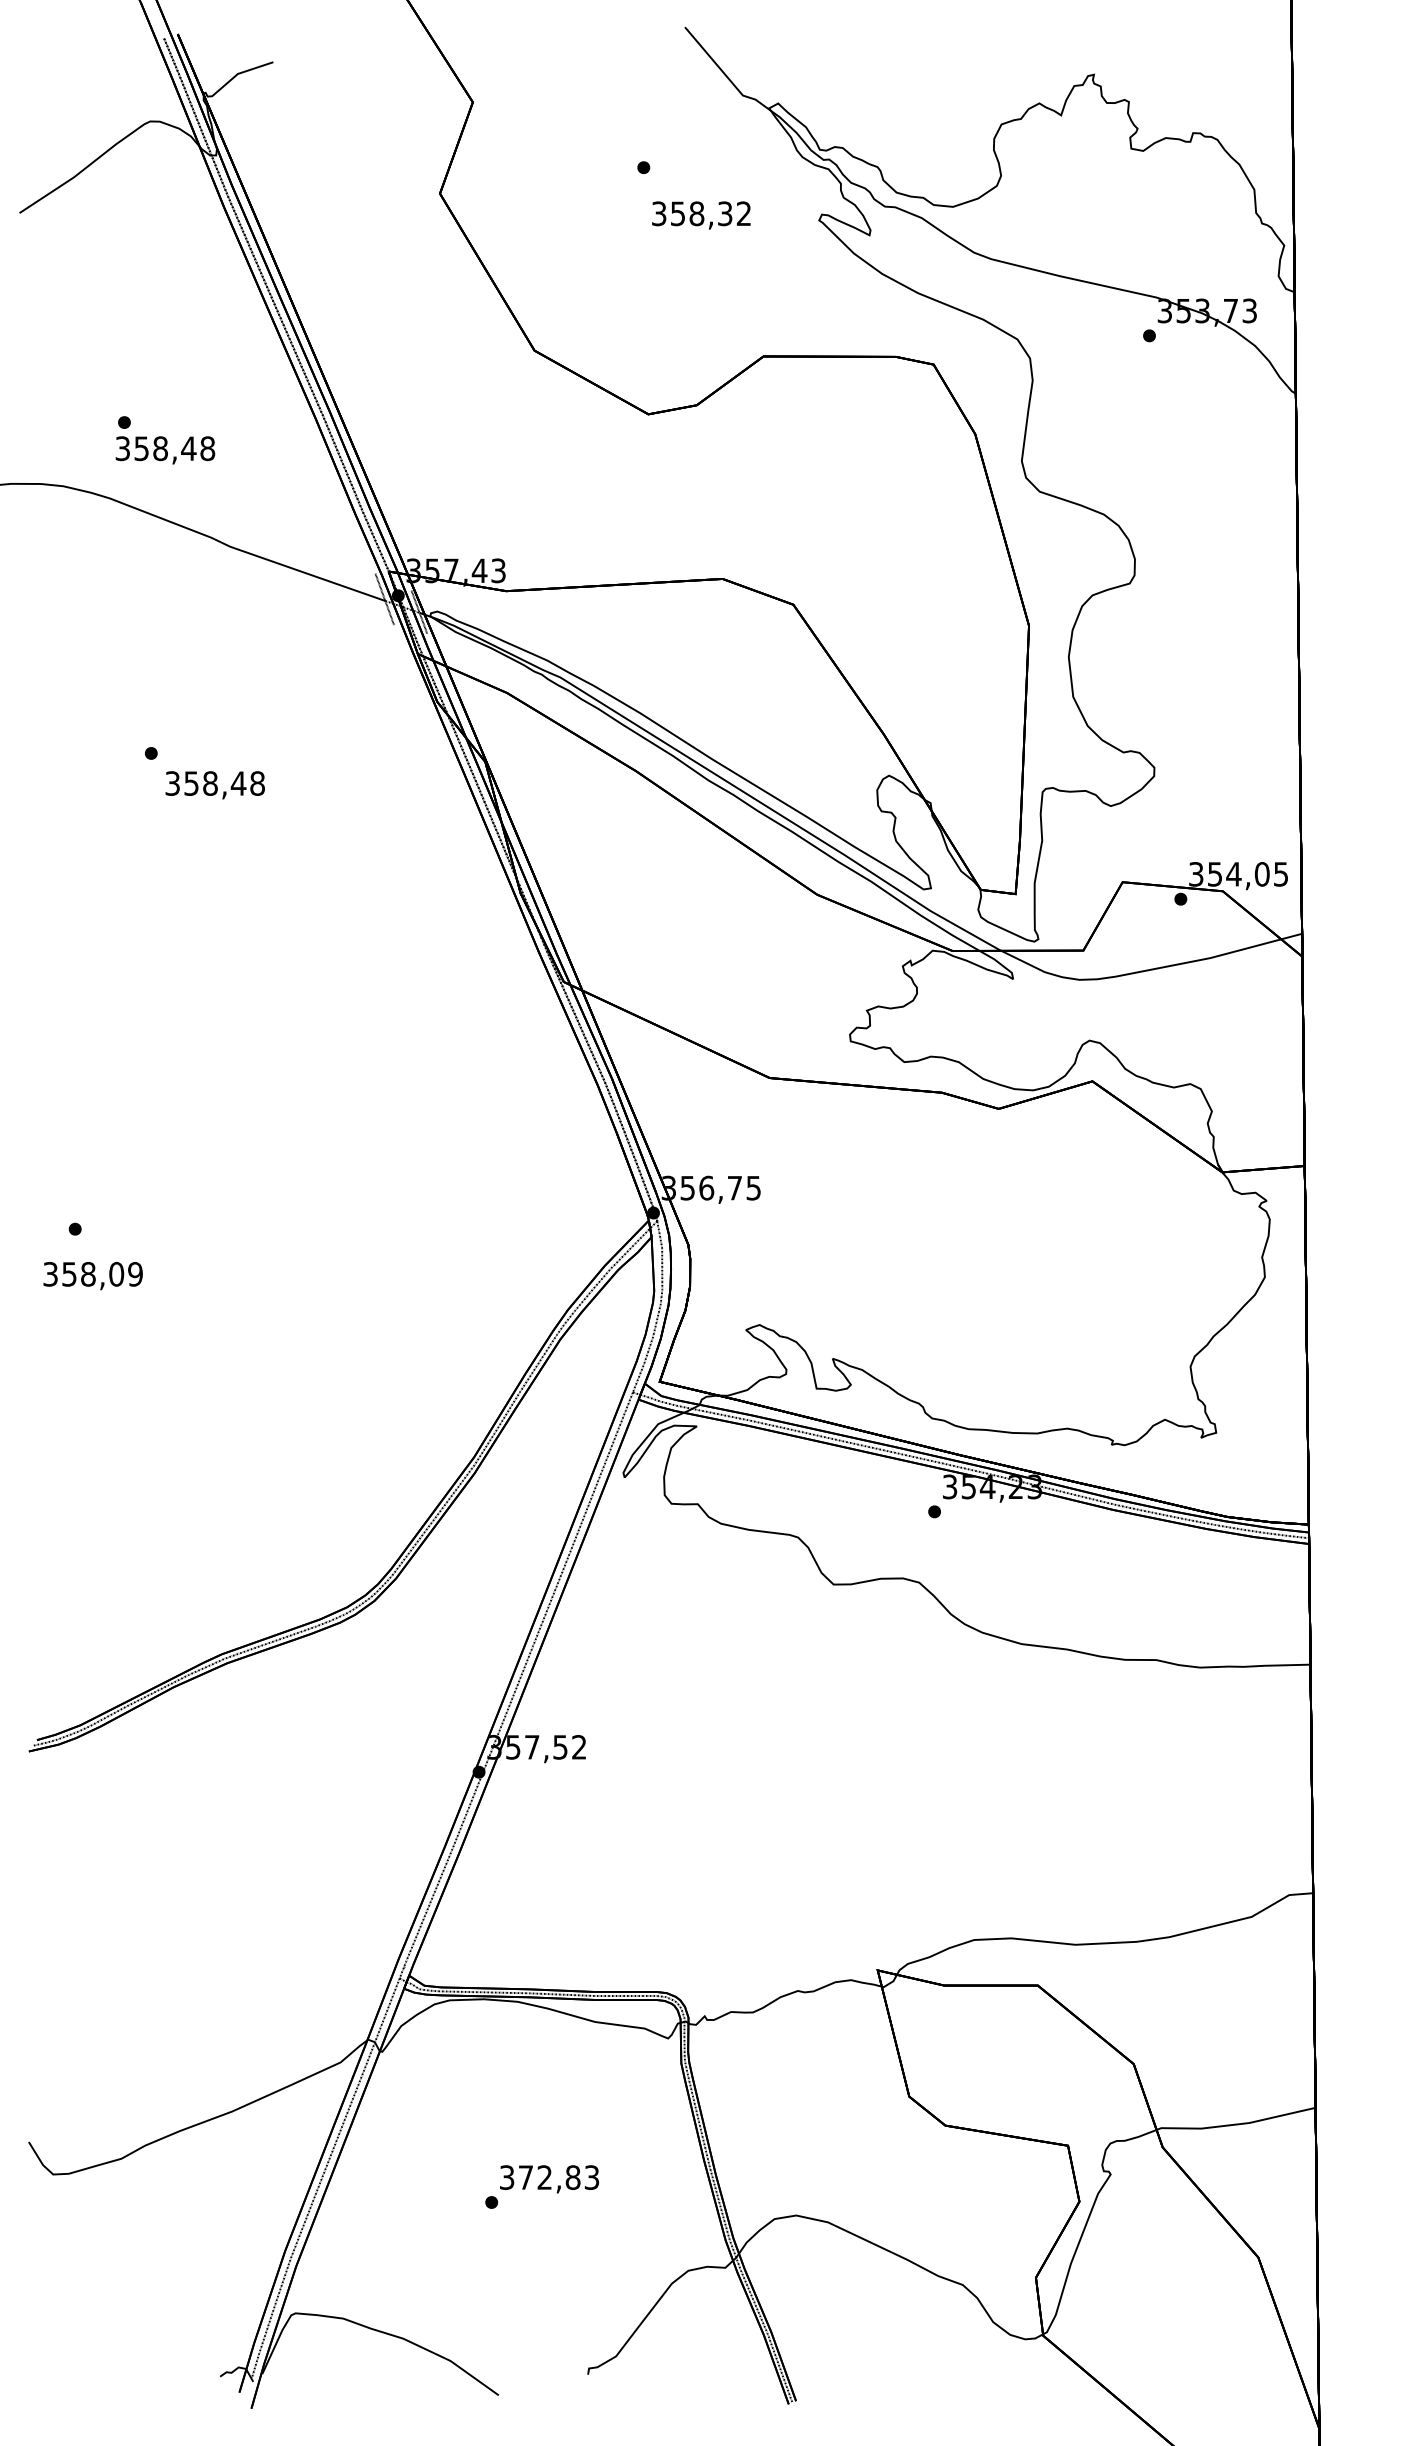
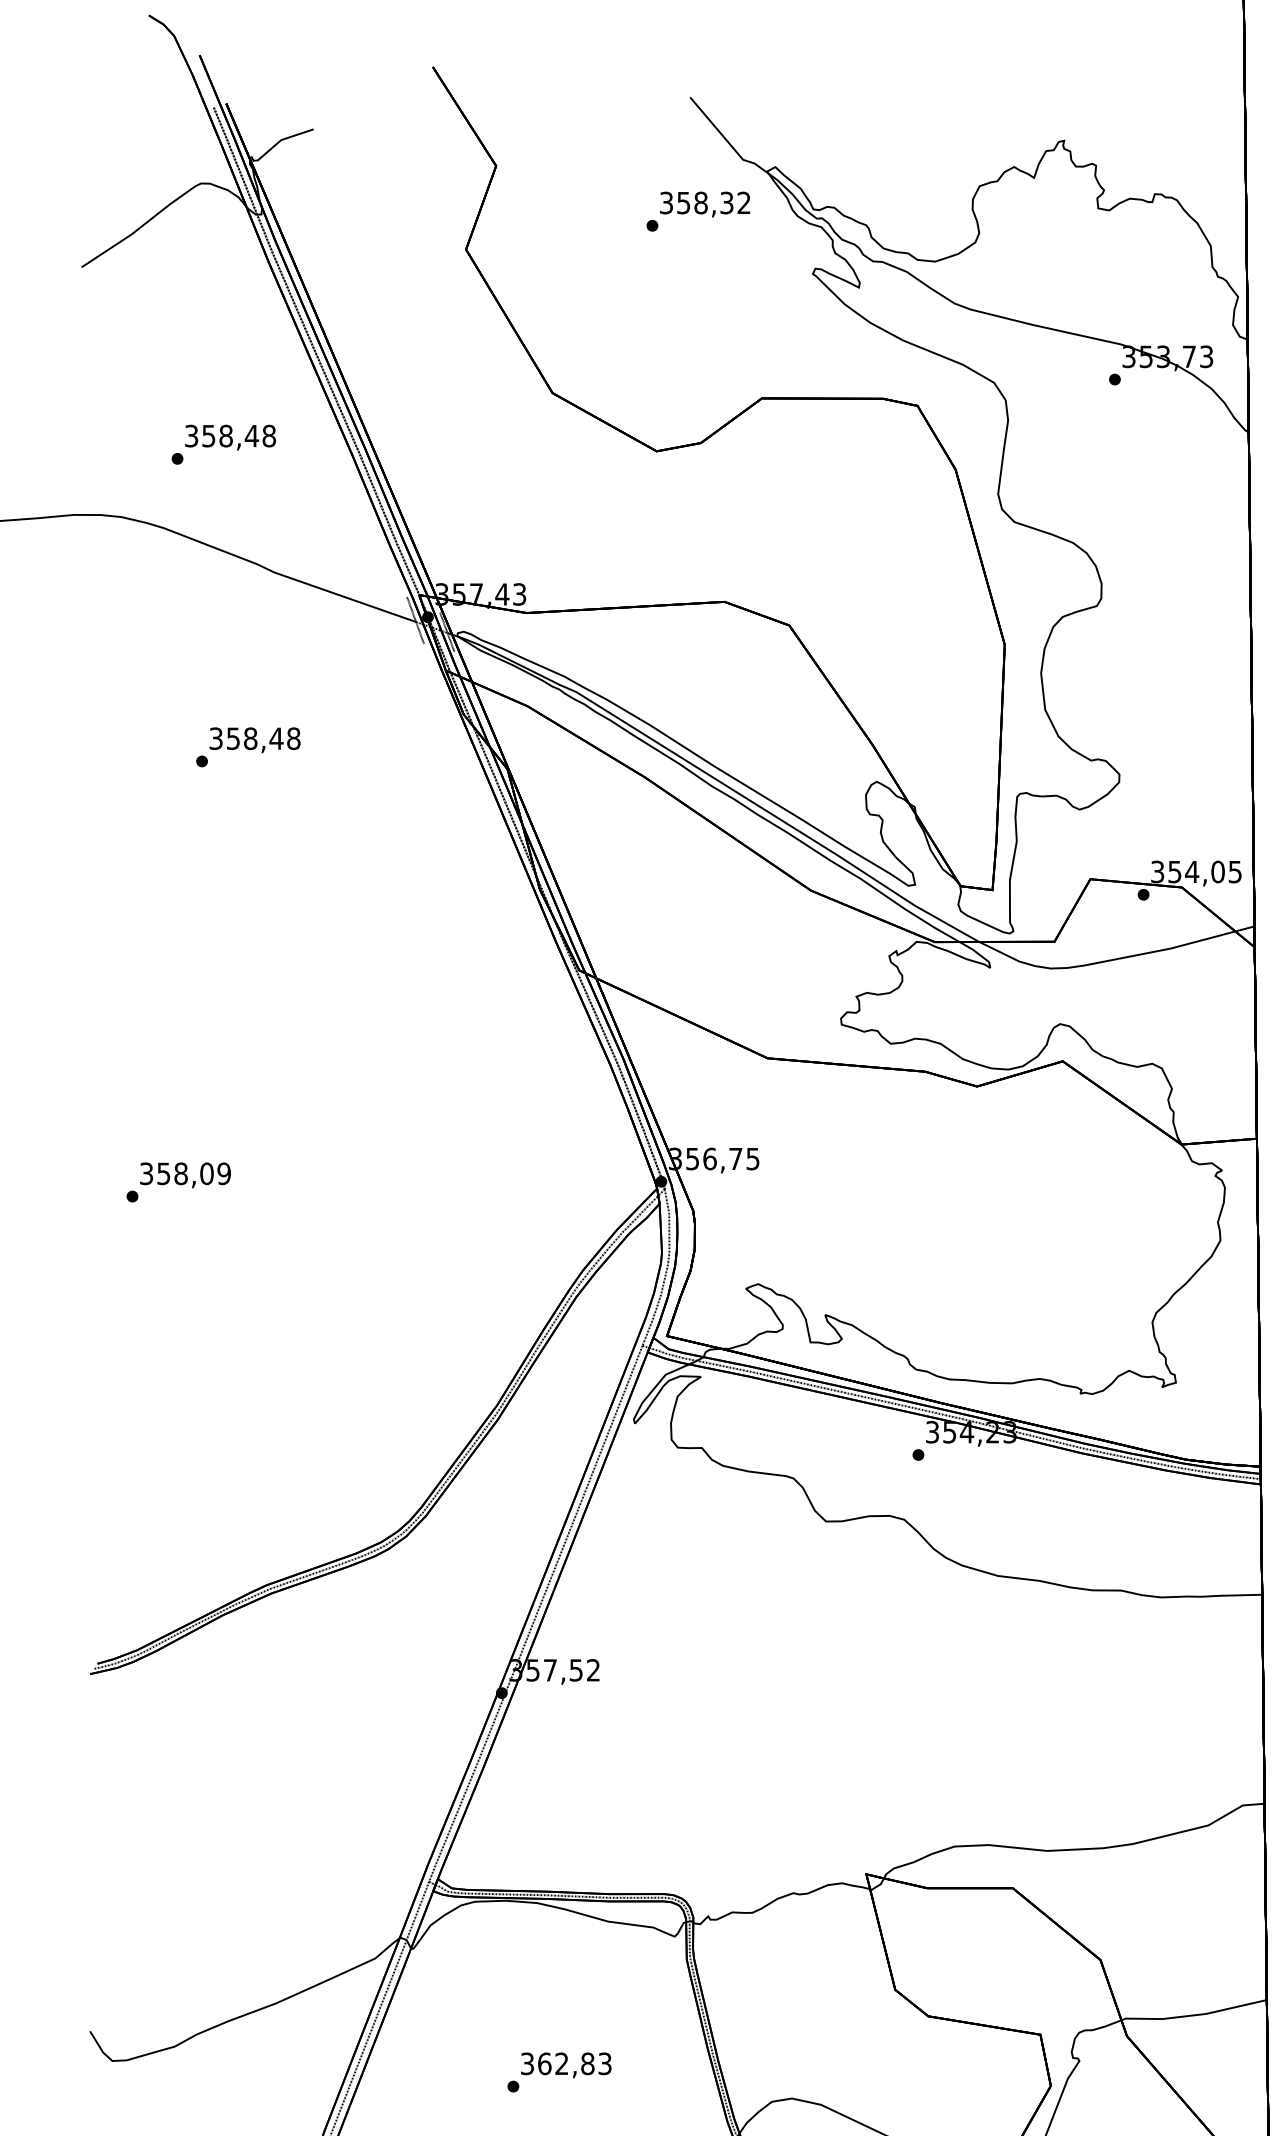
text: (701, 215) -> (705, 204), moved
text: (165, 450) -> (230, 437), moved
text: (214, 785) -> (254, 740), moved
text: (92, 1276) -> (184, 1175), moved
text: (525, 2177) -> (544, 2063), 372,83 -> 362,83

